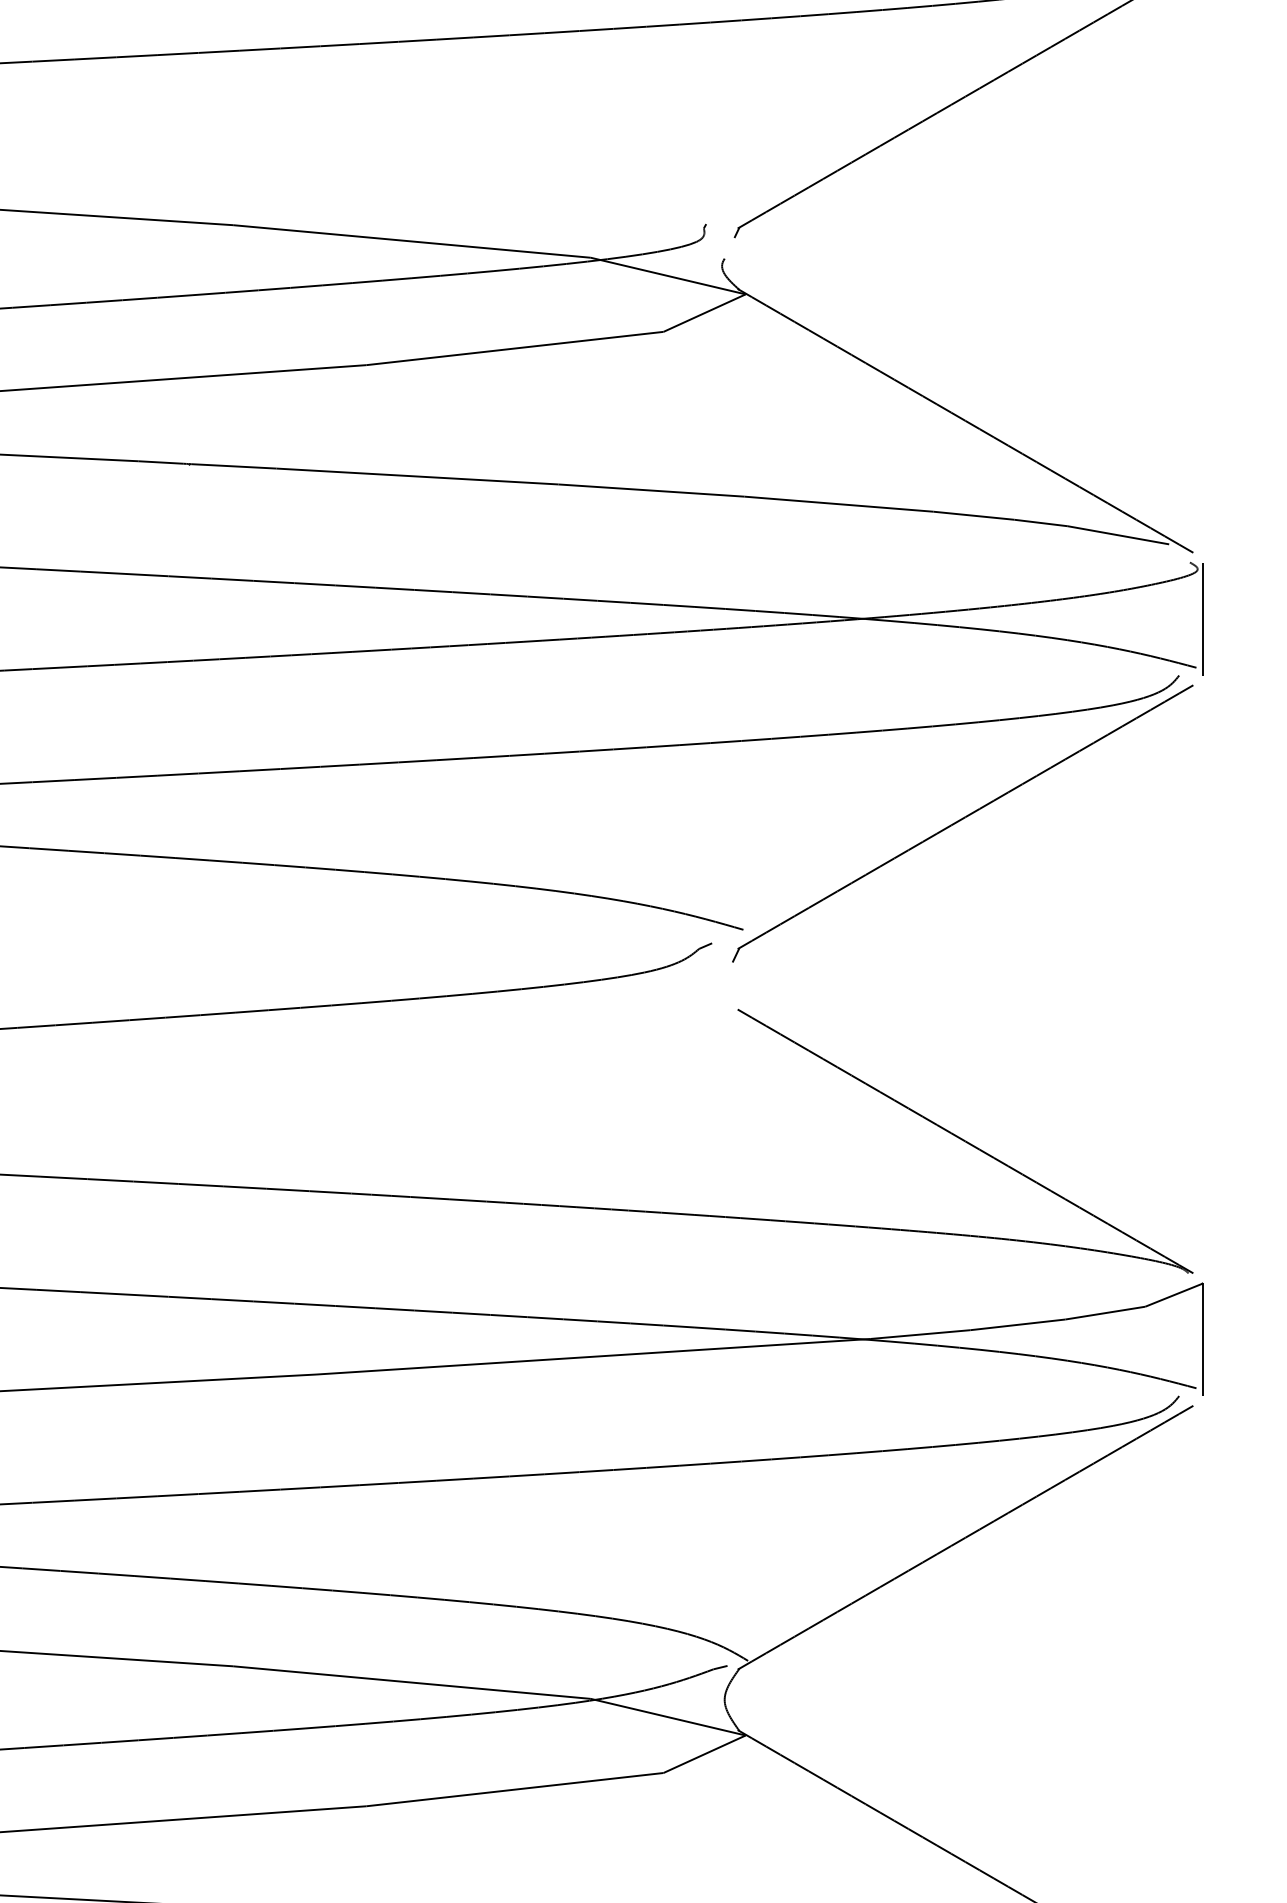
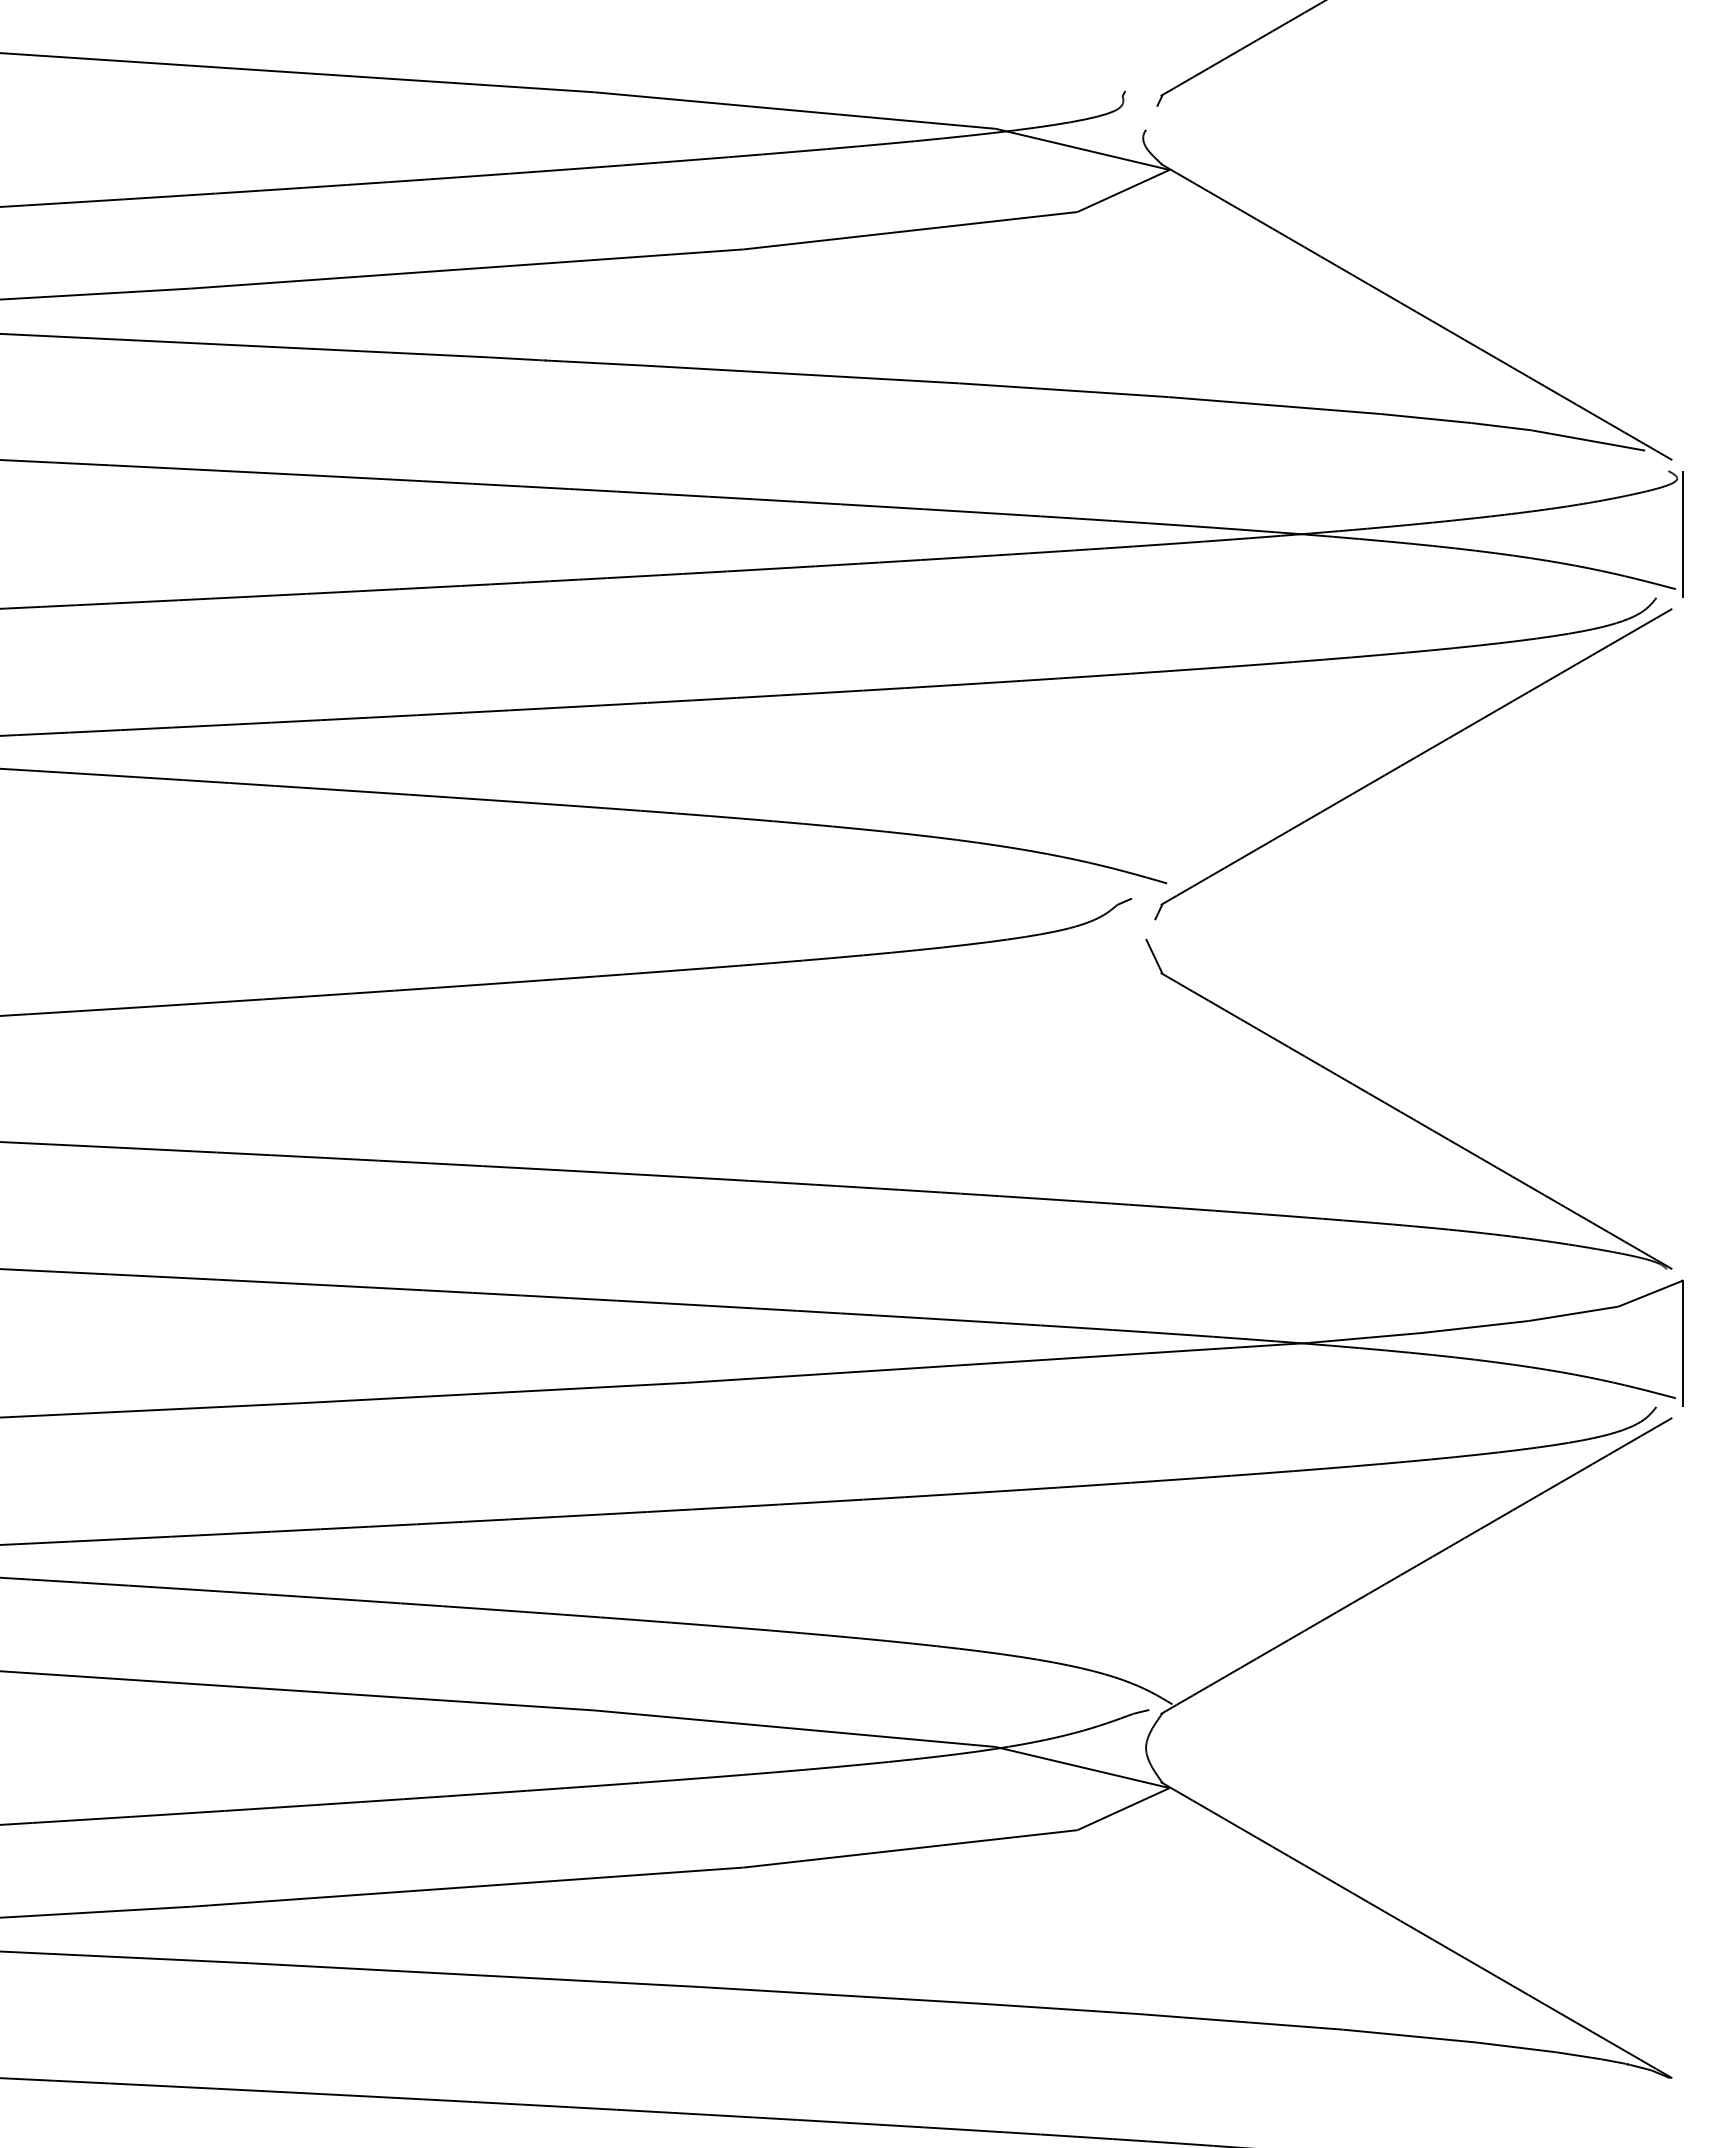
line: (732, 994) -> (1154, 956), added

